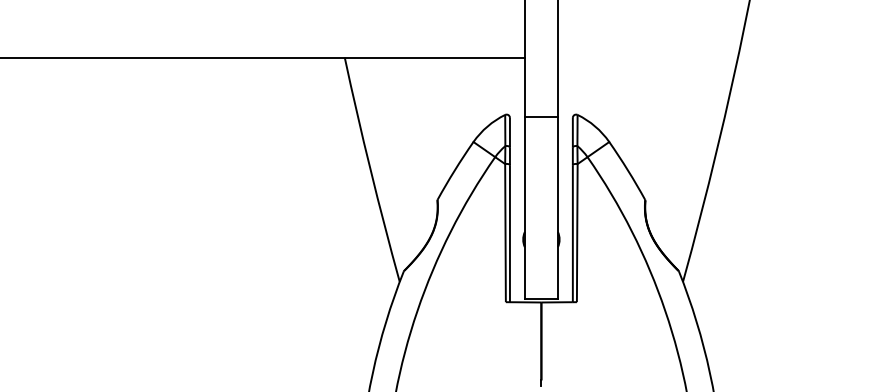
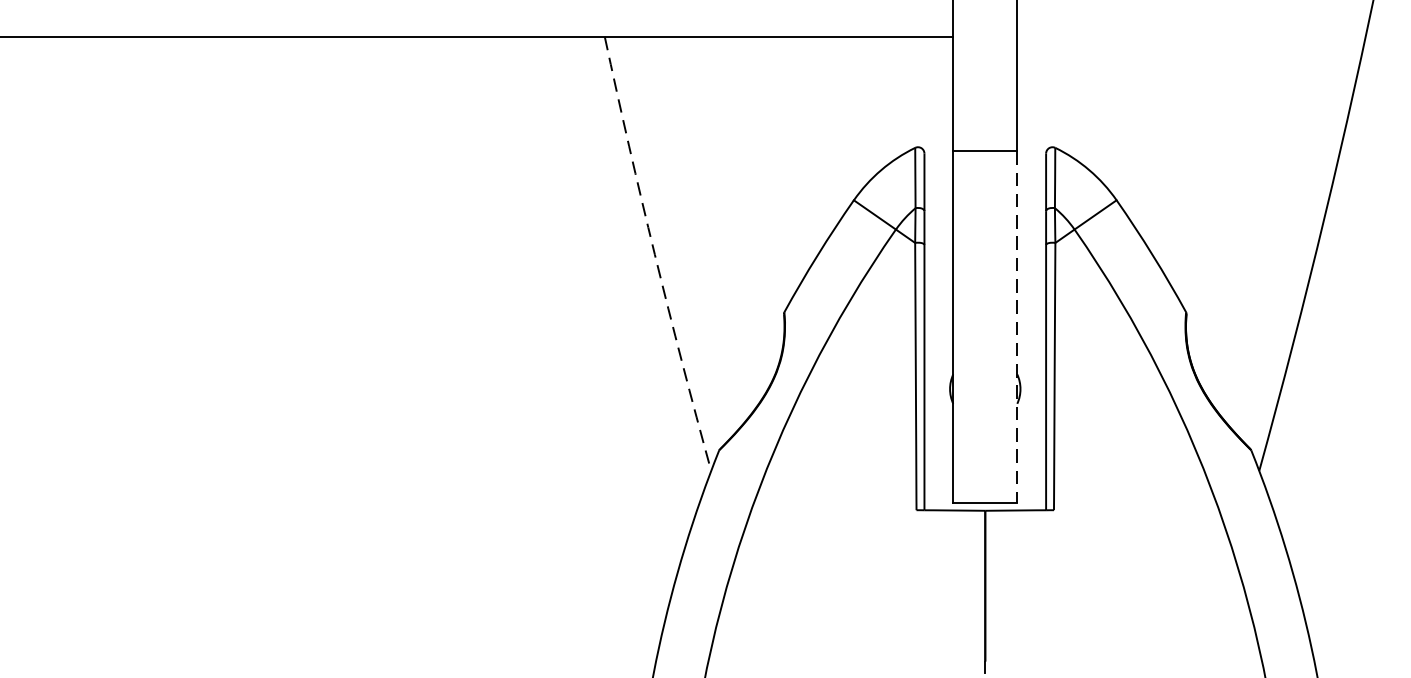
arc: (370, 170) -> (654, 255), solid -> dashed
line: (557, 208) -> (1016, 328), solid -> dashed

